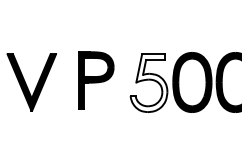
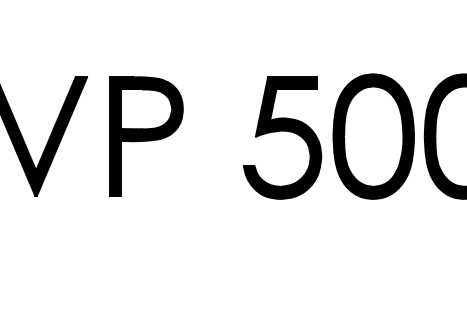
part: (96, 80) -> (146, 136), moved
fill: (148, 83) -> (281, 138), added

